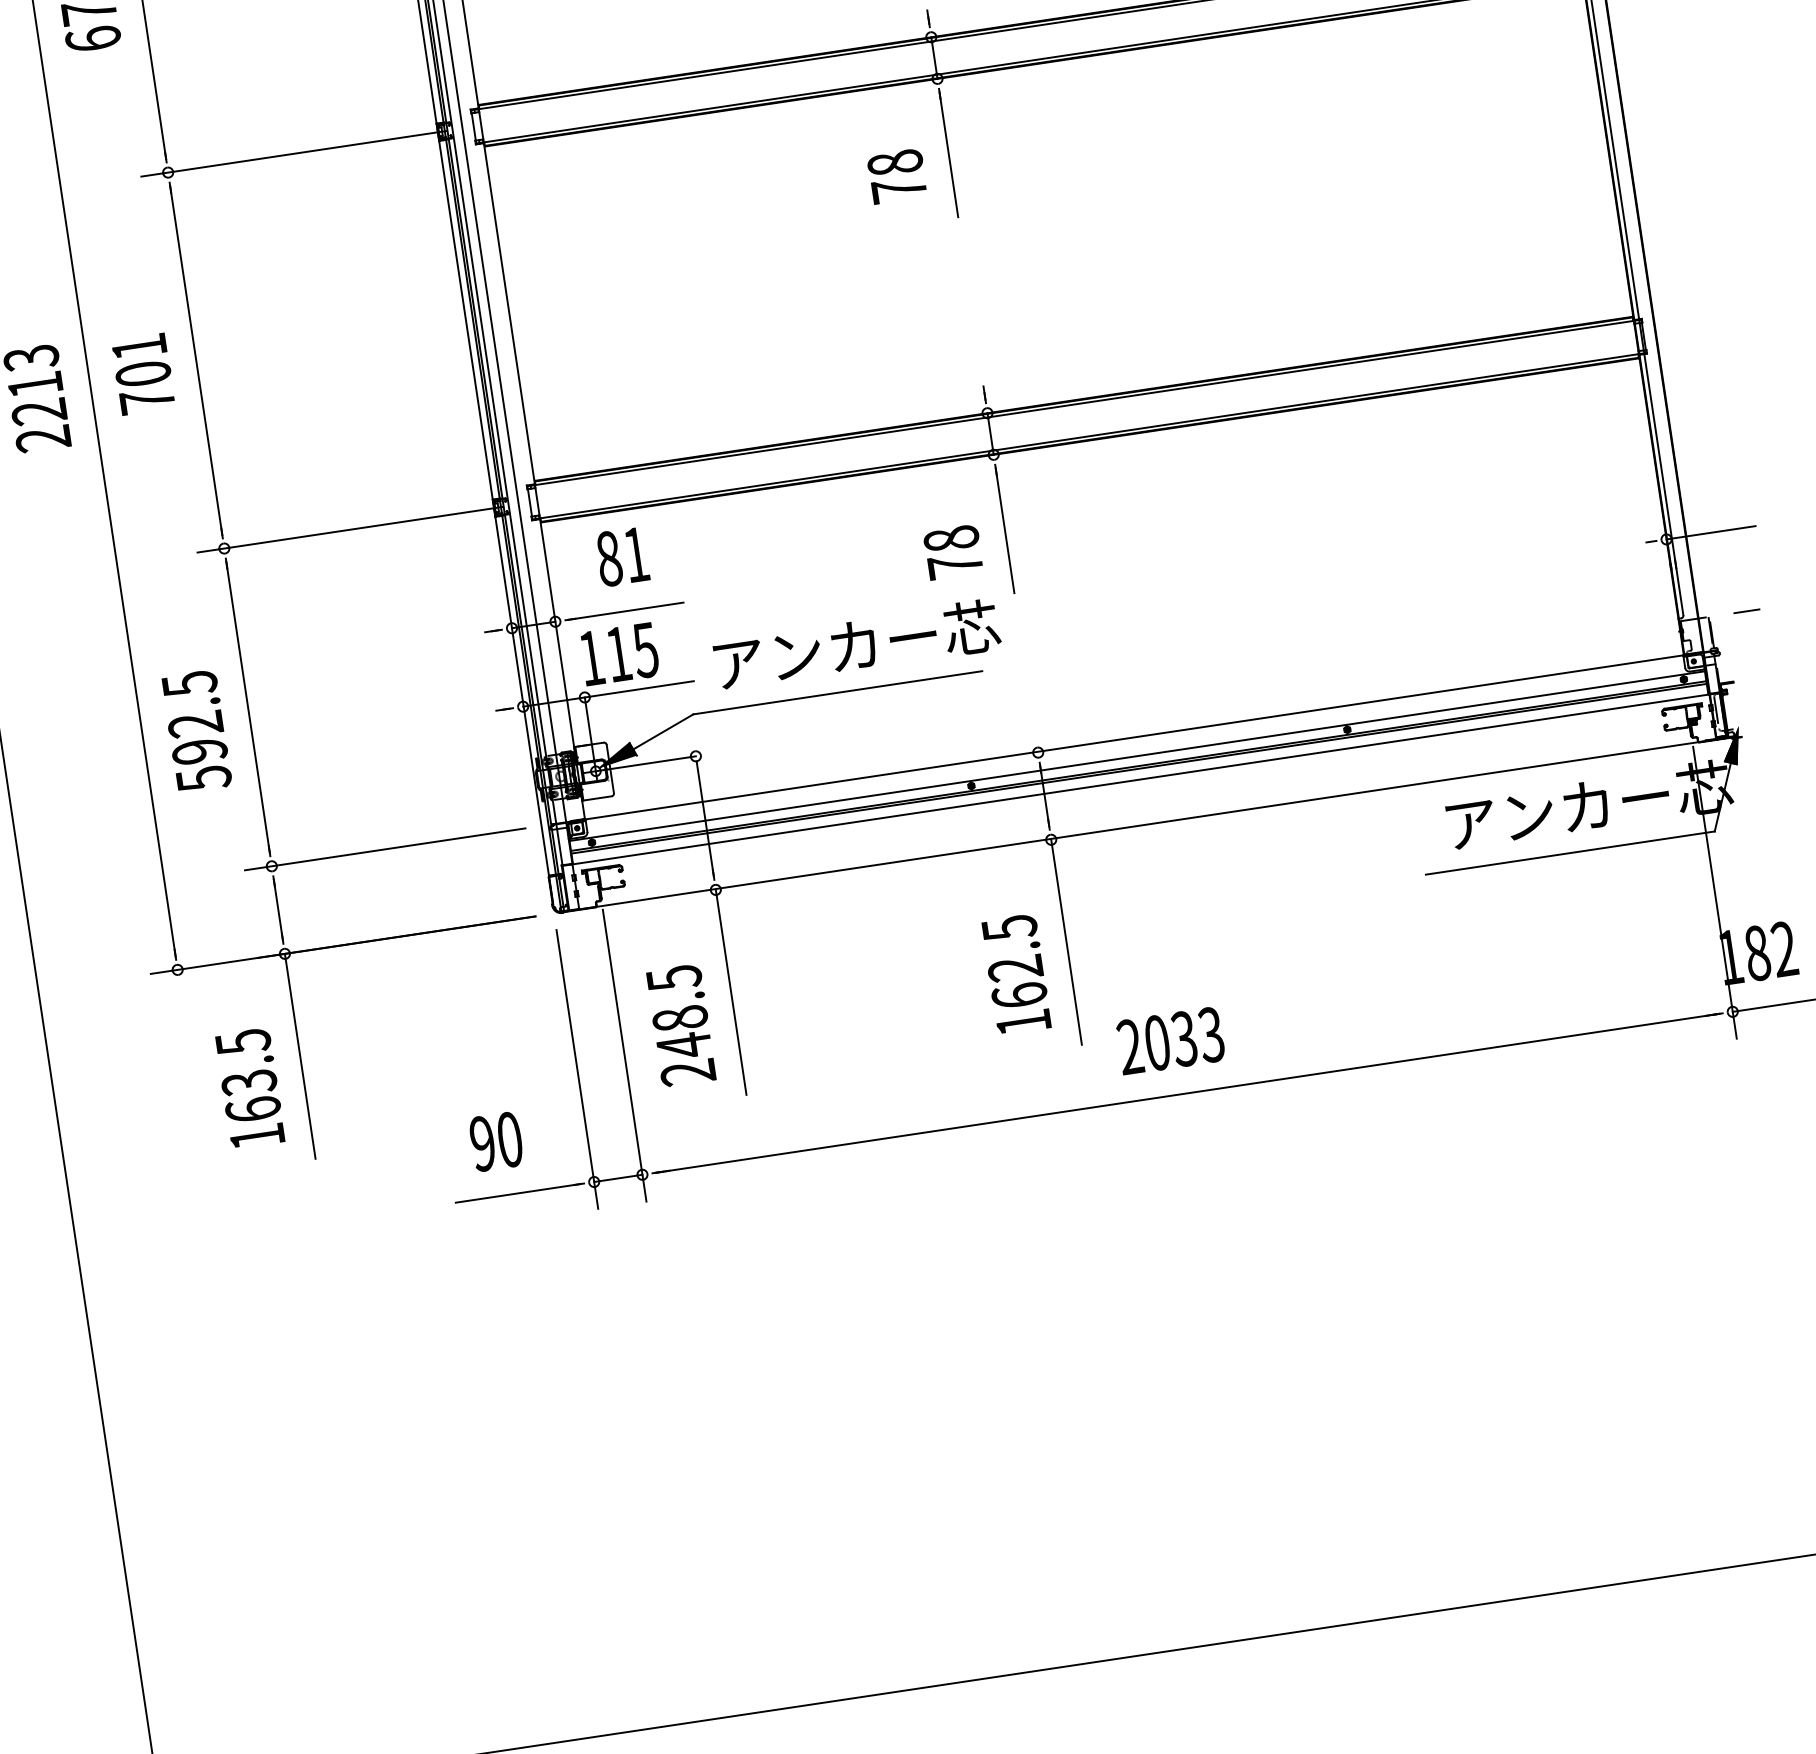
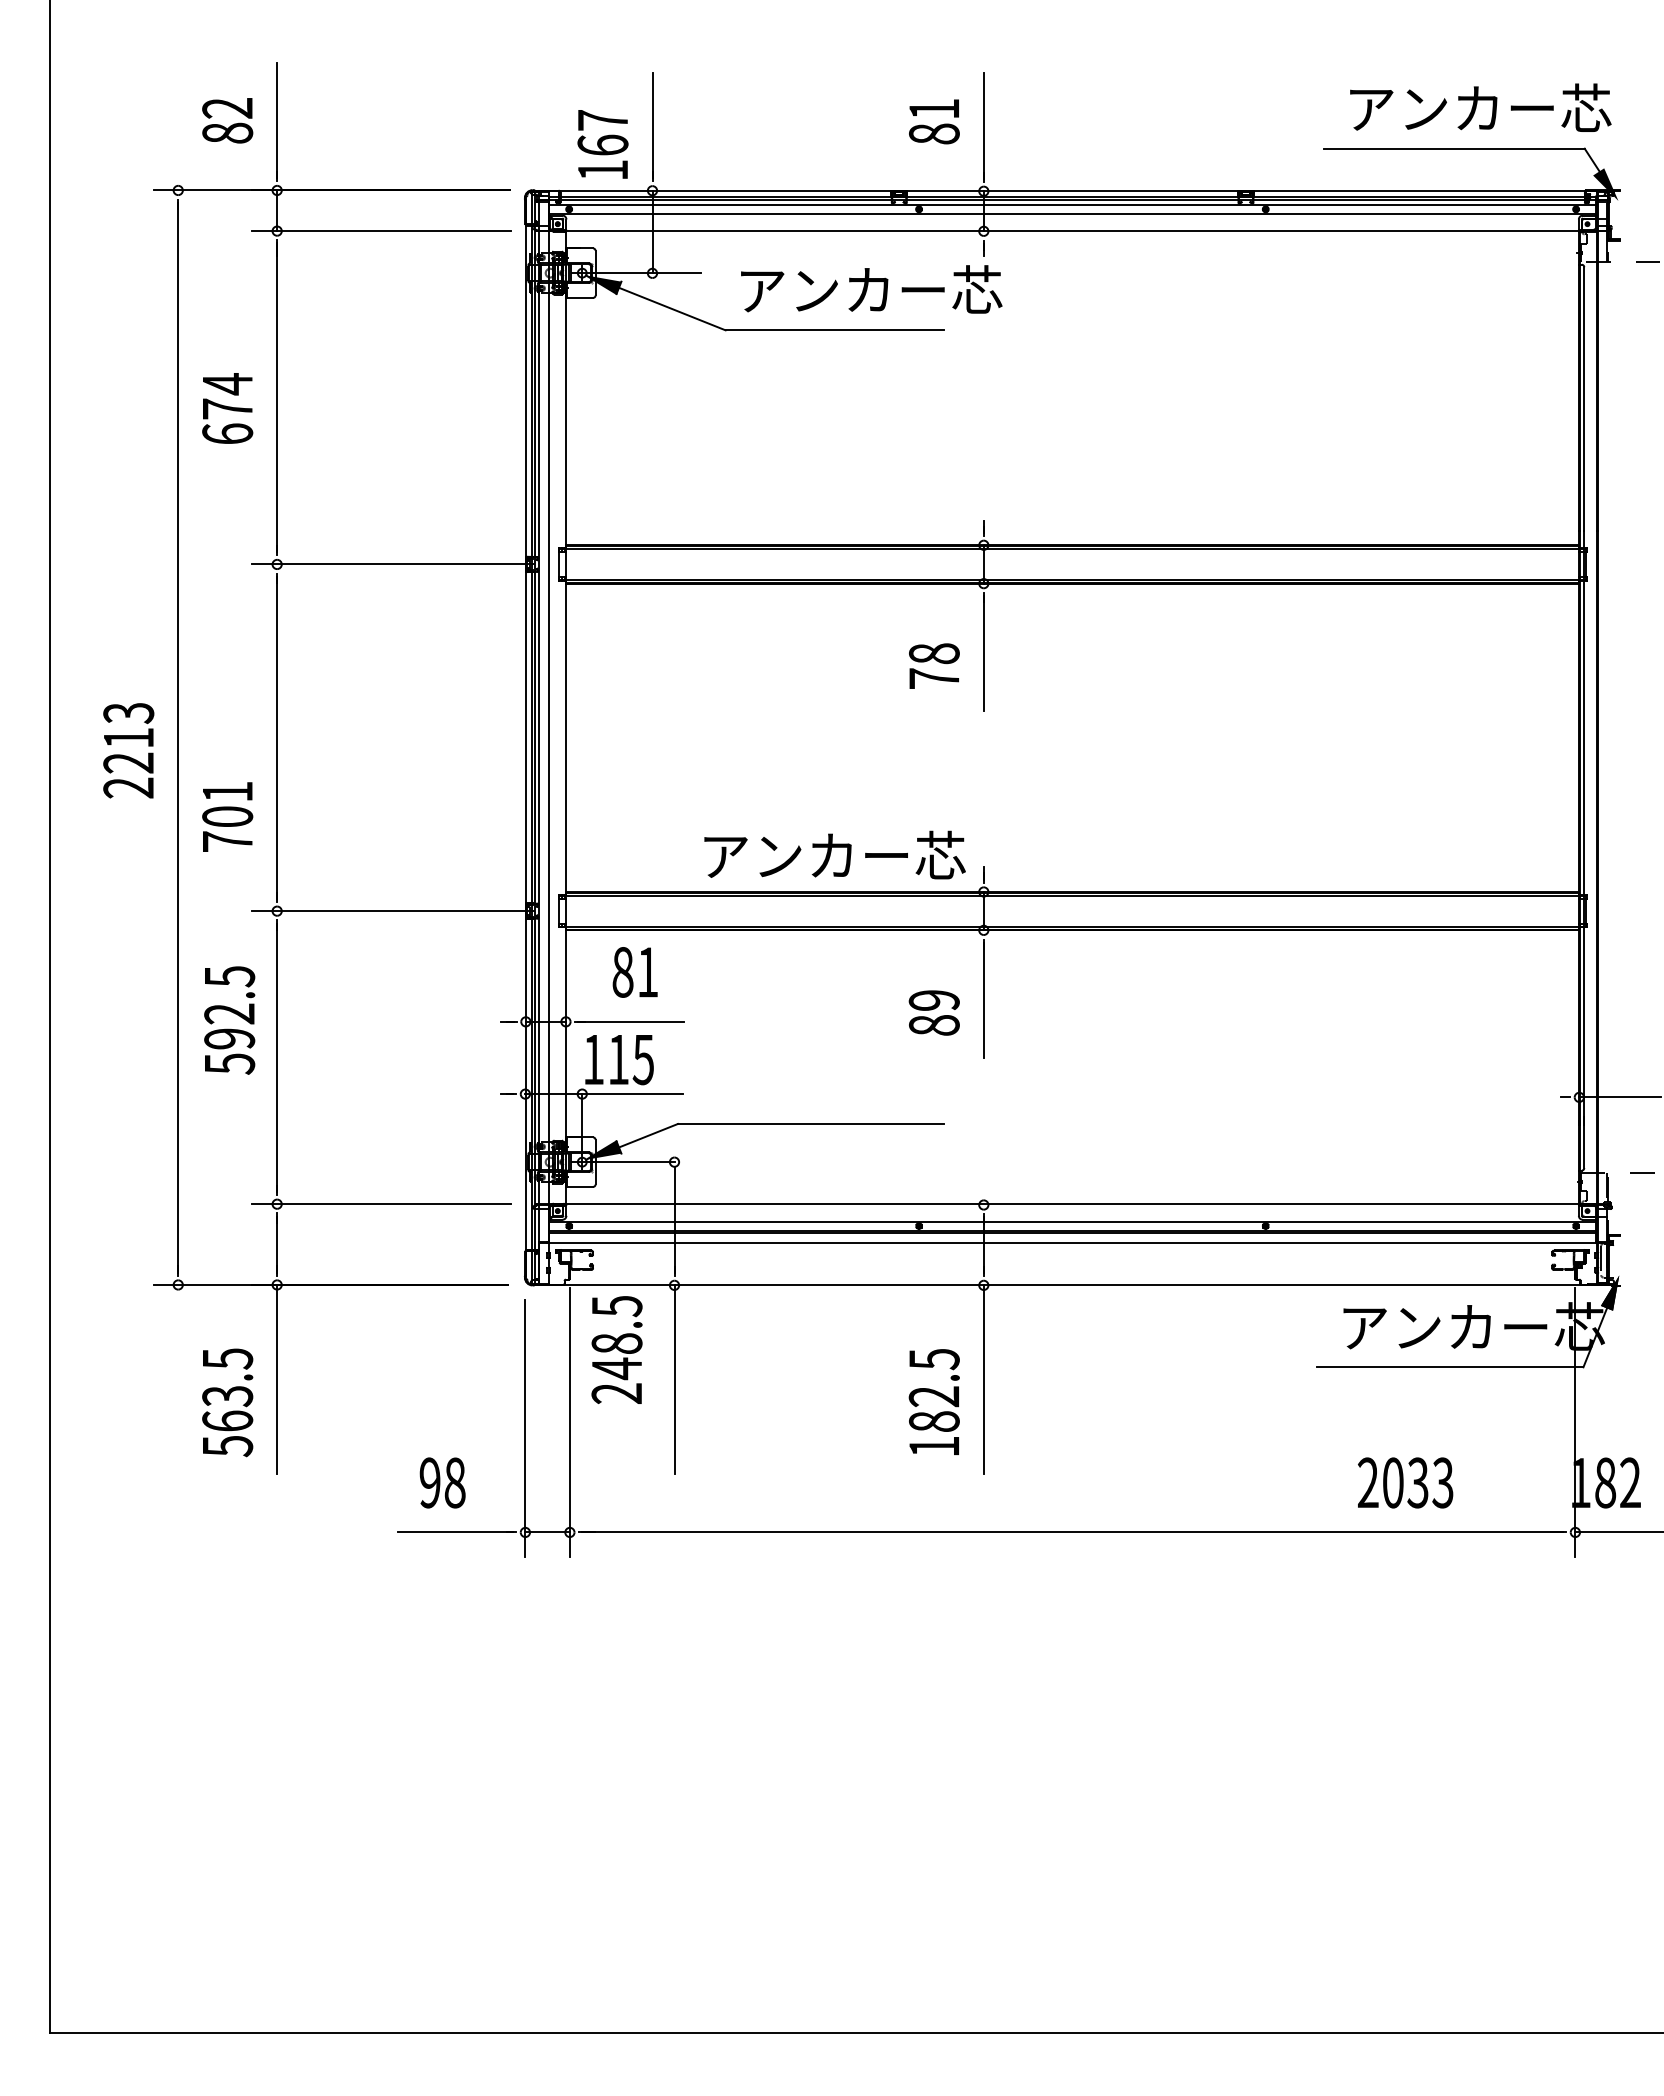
text: (143, 373) -> (227, 816), moved
text: (952, 552) -> (933, 1012), 78 -> 89
text: (856, 644) -> (834, 854), moved
text: (196, 731) -> (229, 1020), moved
text: (1018, 995) -> (933, 1421), 162.5 -> 182.5
text: (680, 1025) -> (616, 1349), moved
text: (1170, 1040) -> (1405, 1482), moved
text: (258, 1136) -> (228, 1446), 163.5 -> 563.5
text: (509, 1139) -> (454, 1482), 90 -> 98

